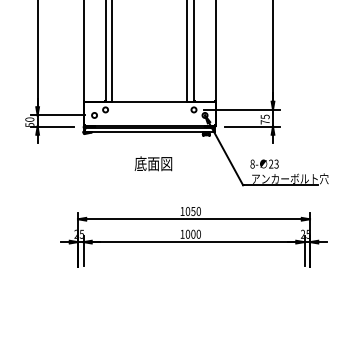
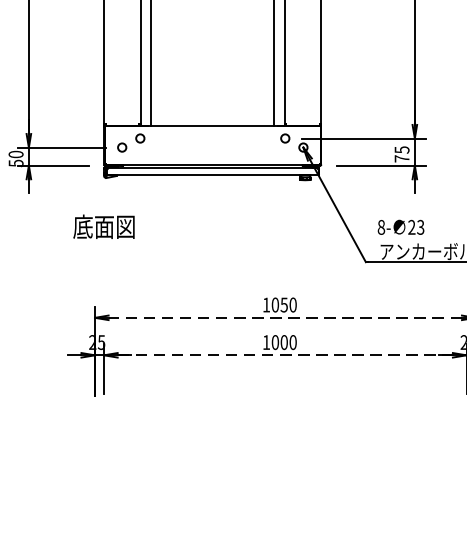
text: (153, 163) -> (104, 226), moved
line: (194, 219) -> (286, 318), solid -> dashed
line: (194, 242) -> (286, 355), solid -> dashed

